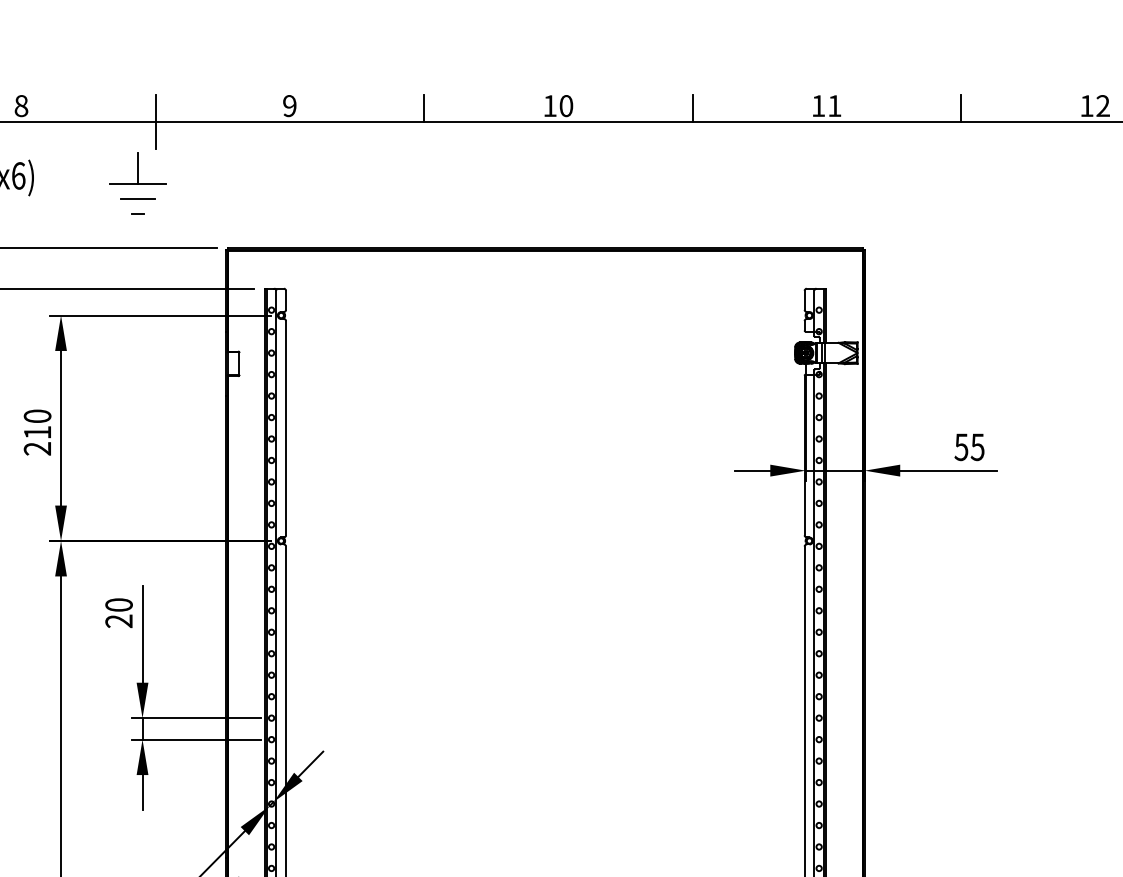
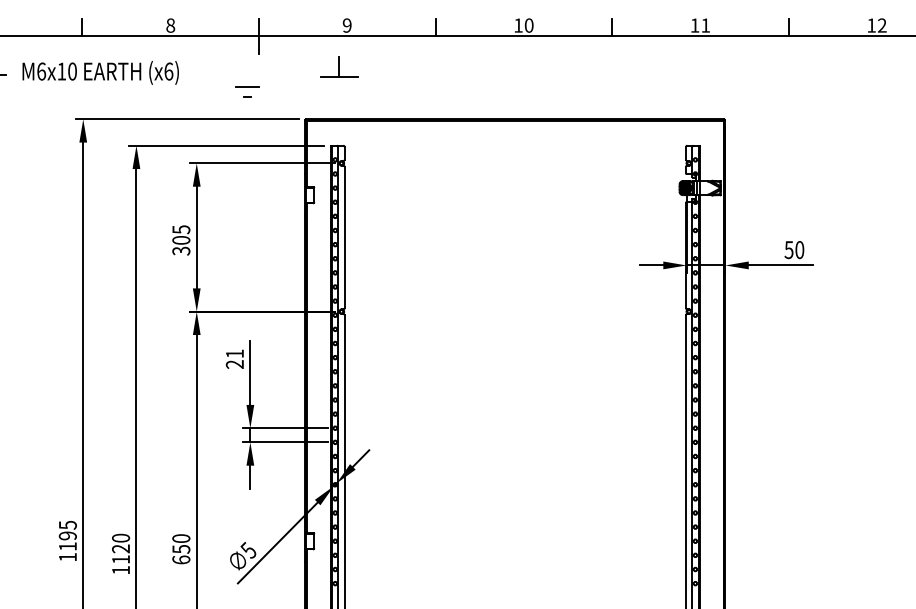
part: (138, 168) -> (339, 66), moved
text: (37, 432) -> (181, 240), 210 -> 305
text: (977, 446) -> (799, 249), 55 -> 50
text: (118, 604) -> (234, 353), 20 -> 21

